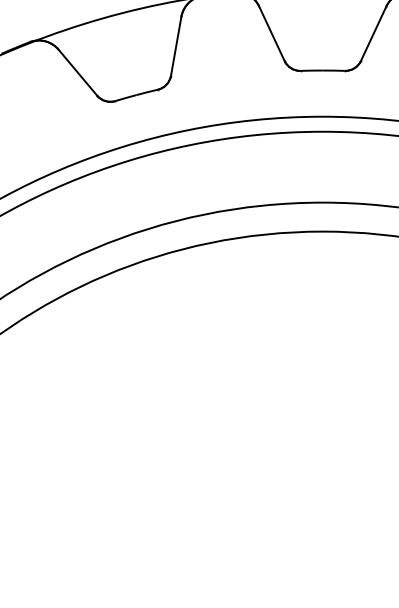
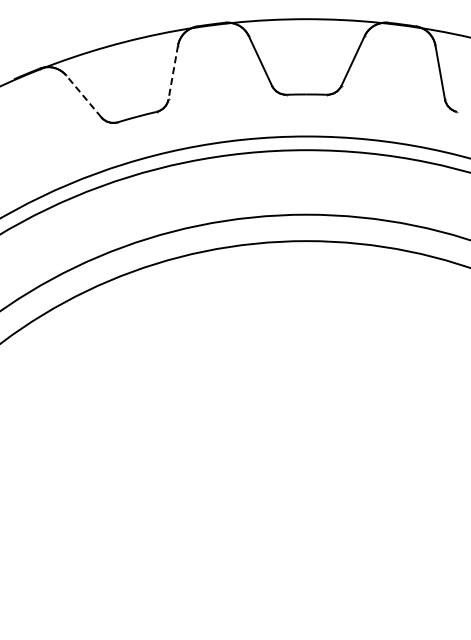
line: (176, 46) -> (173, 72), solid -> dashed
line: (77, 72) -> (83, 96), solid -> dashed

